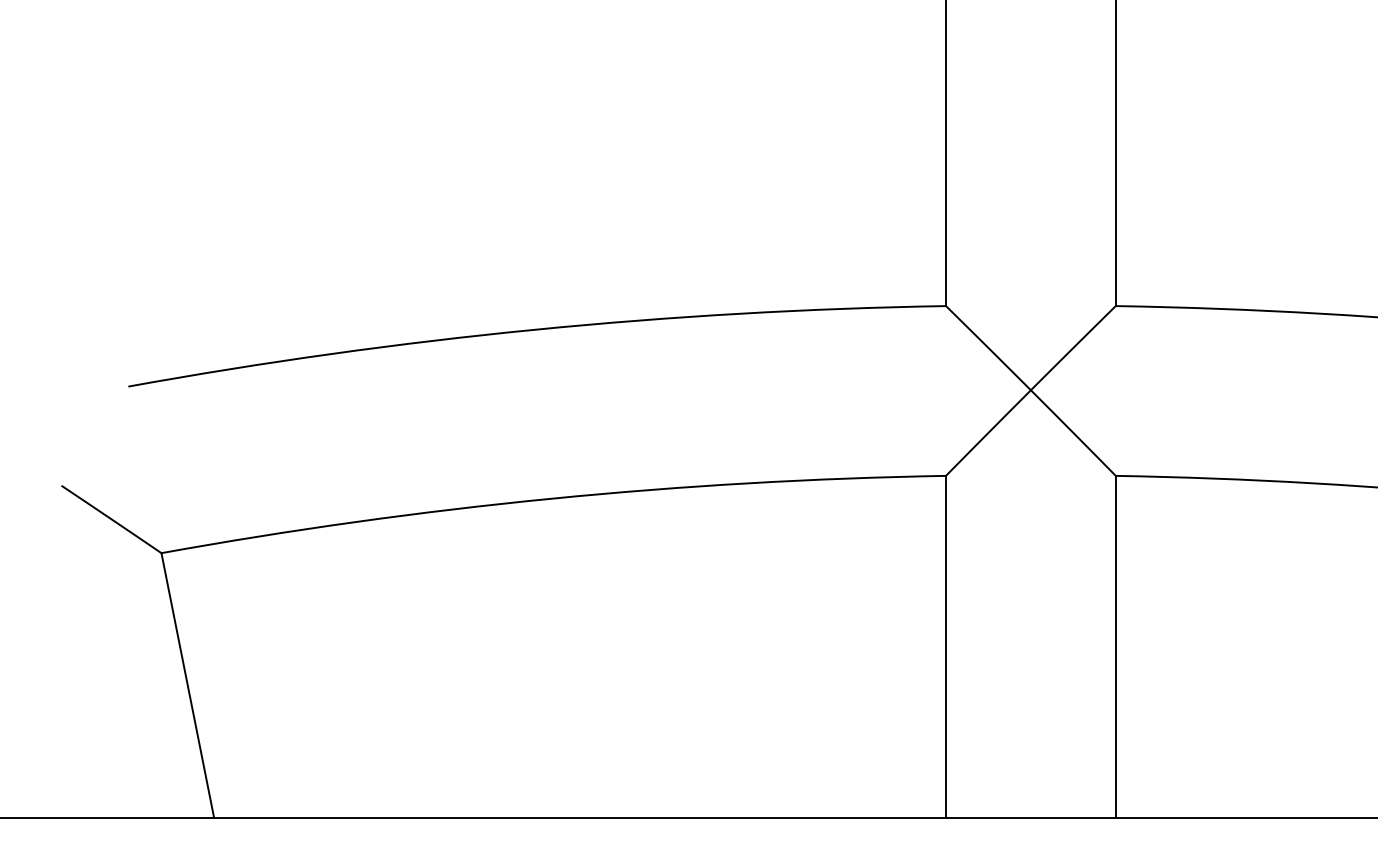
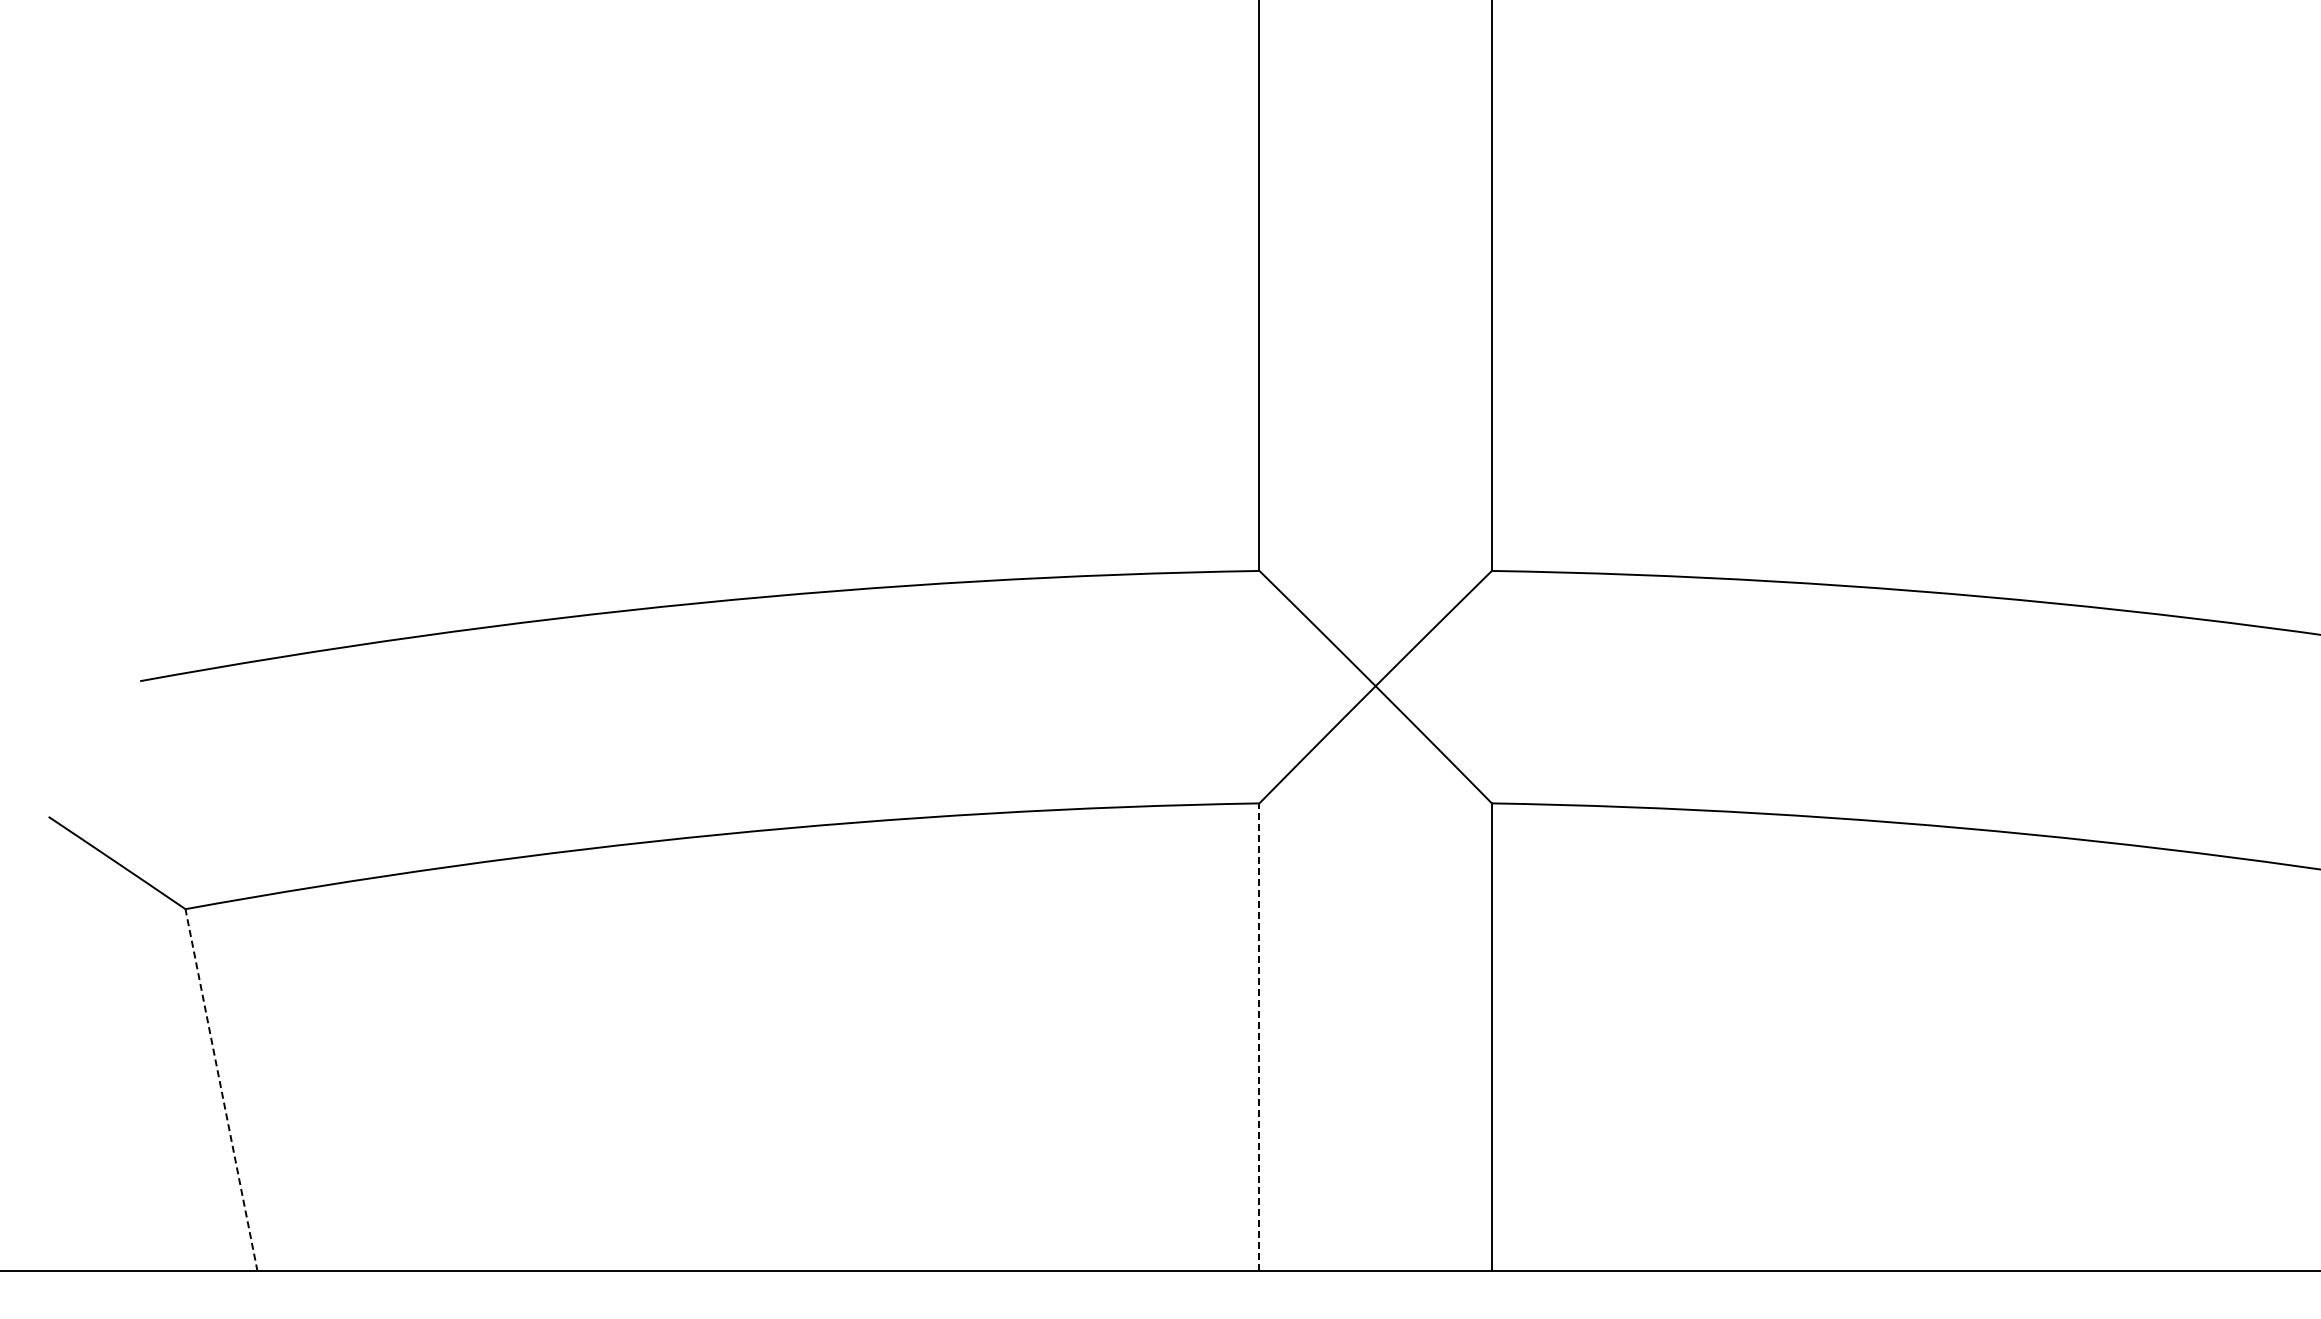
line: (946, 646) -> (1259, 1037), solid -> dashed
line: (187, 685) -> (221, 1090), solid -> dashed

